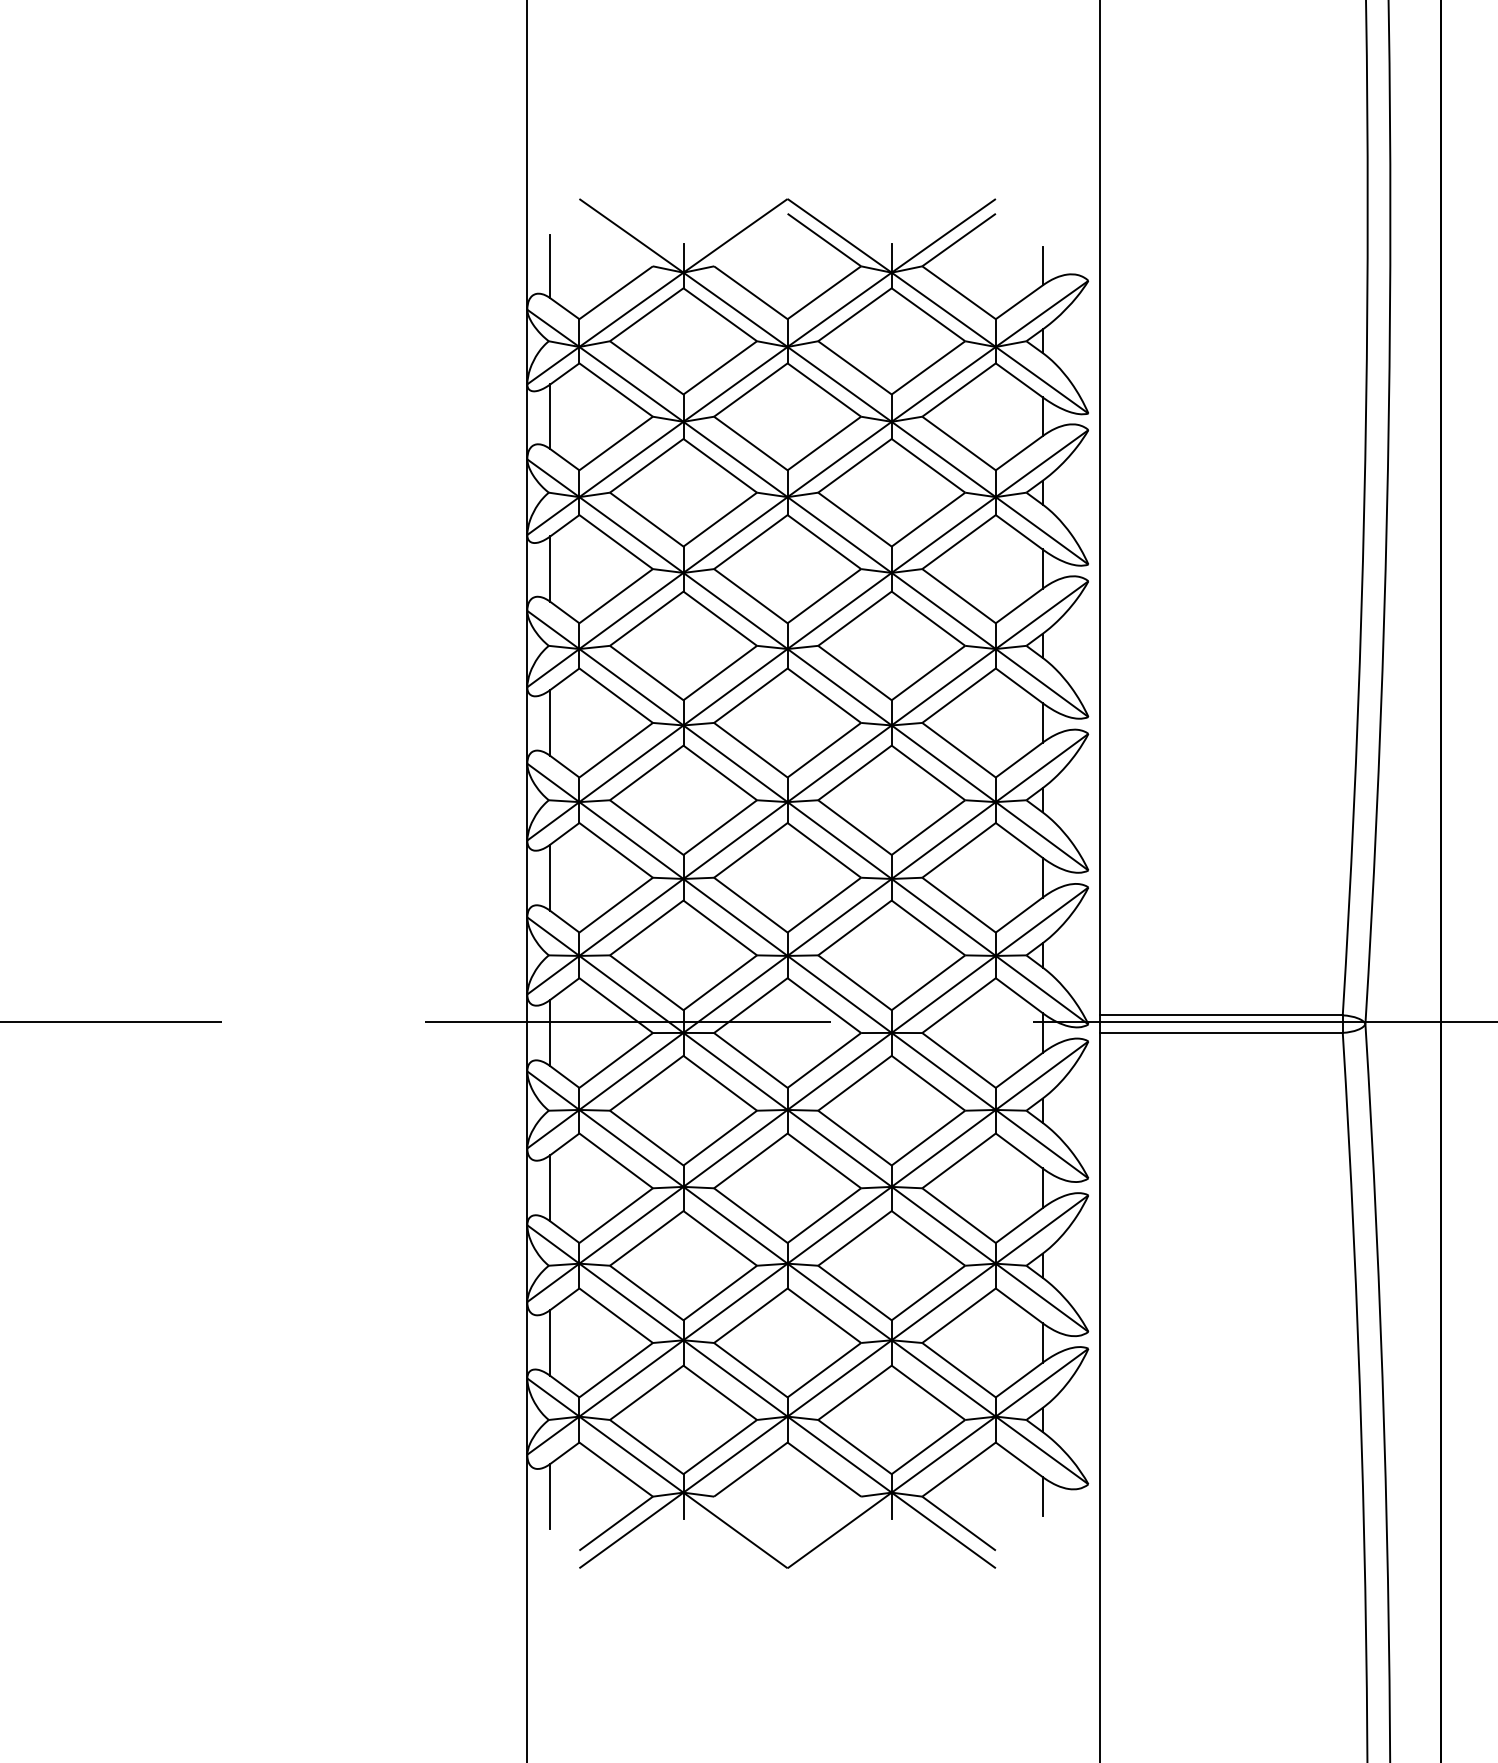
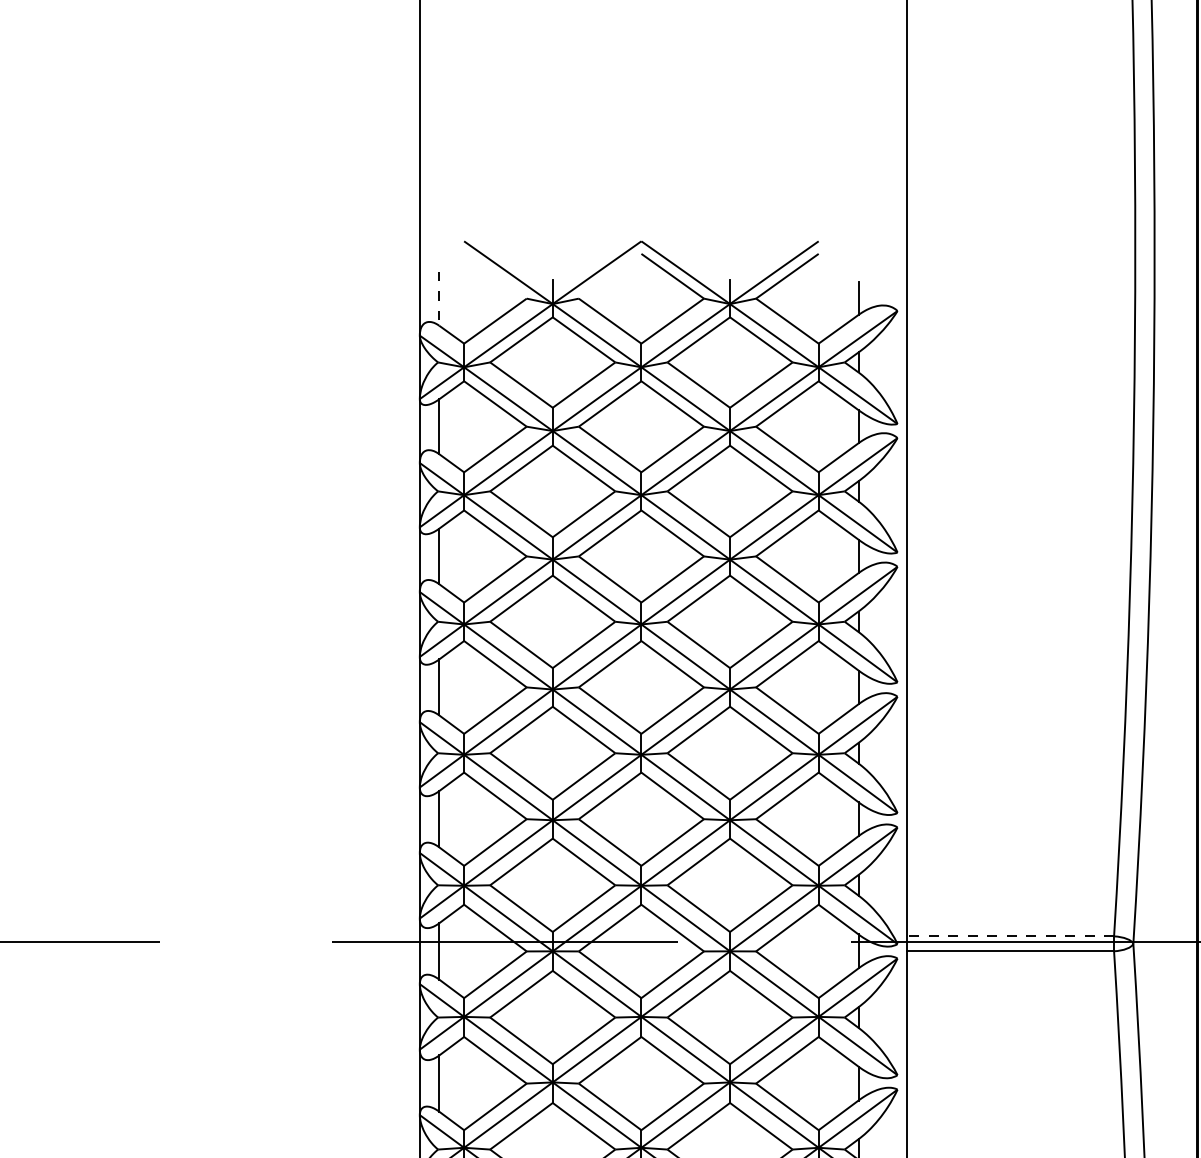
line: (550, 266) -> (439, 298), solid -> dashed
line: (1220, 1015) -> (1009, 936), solid -> dashed

